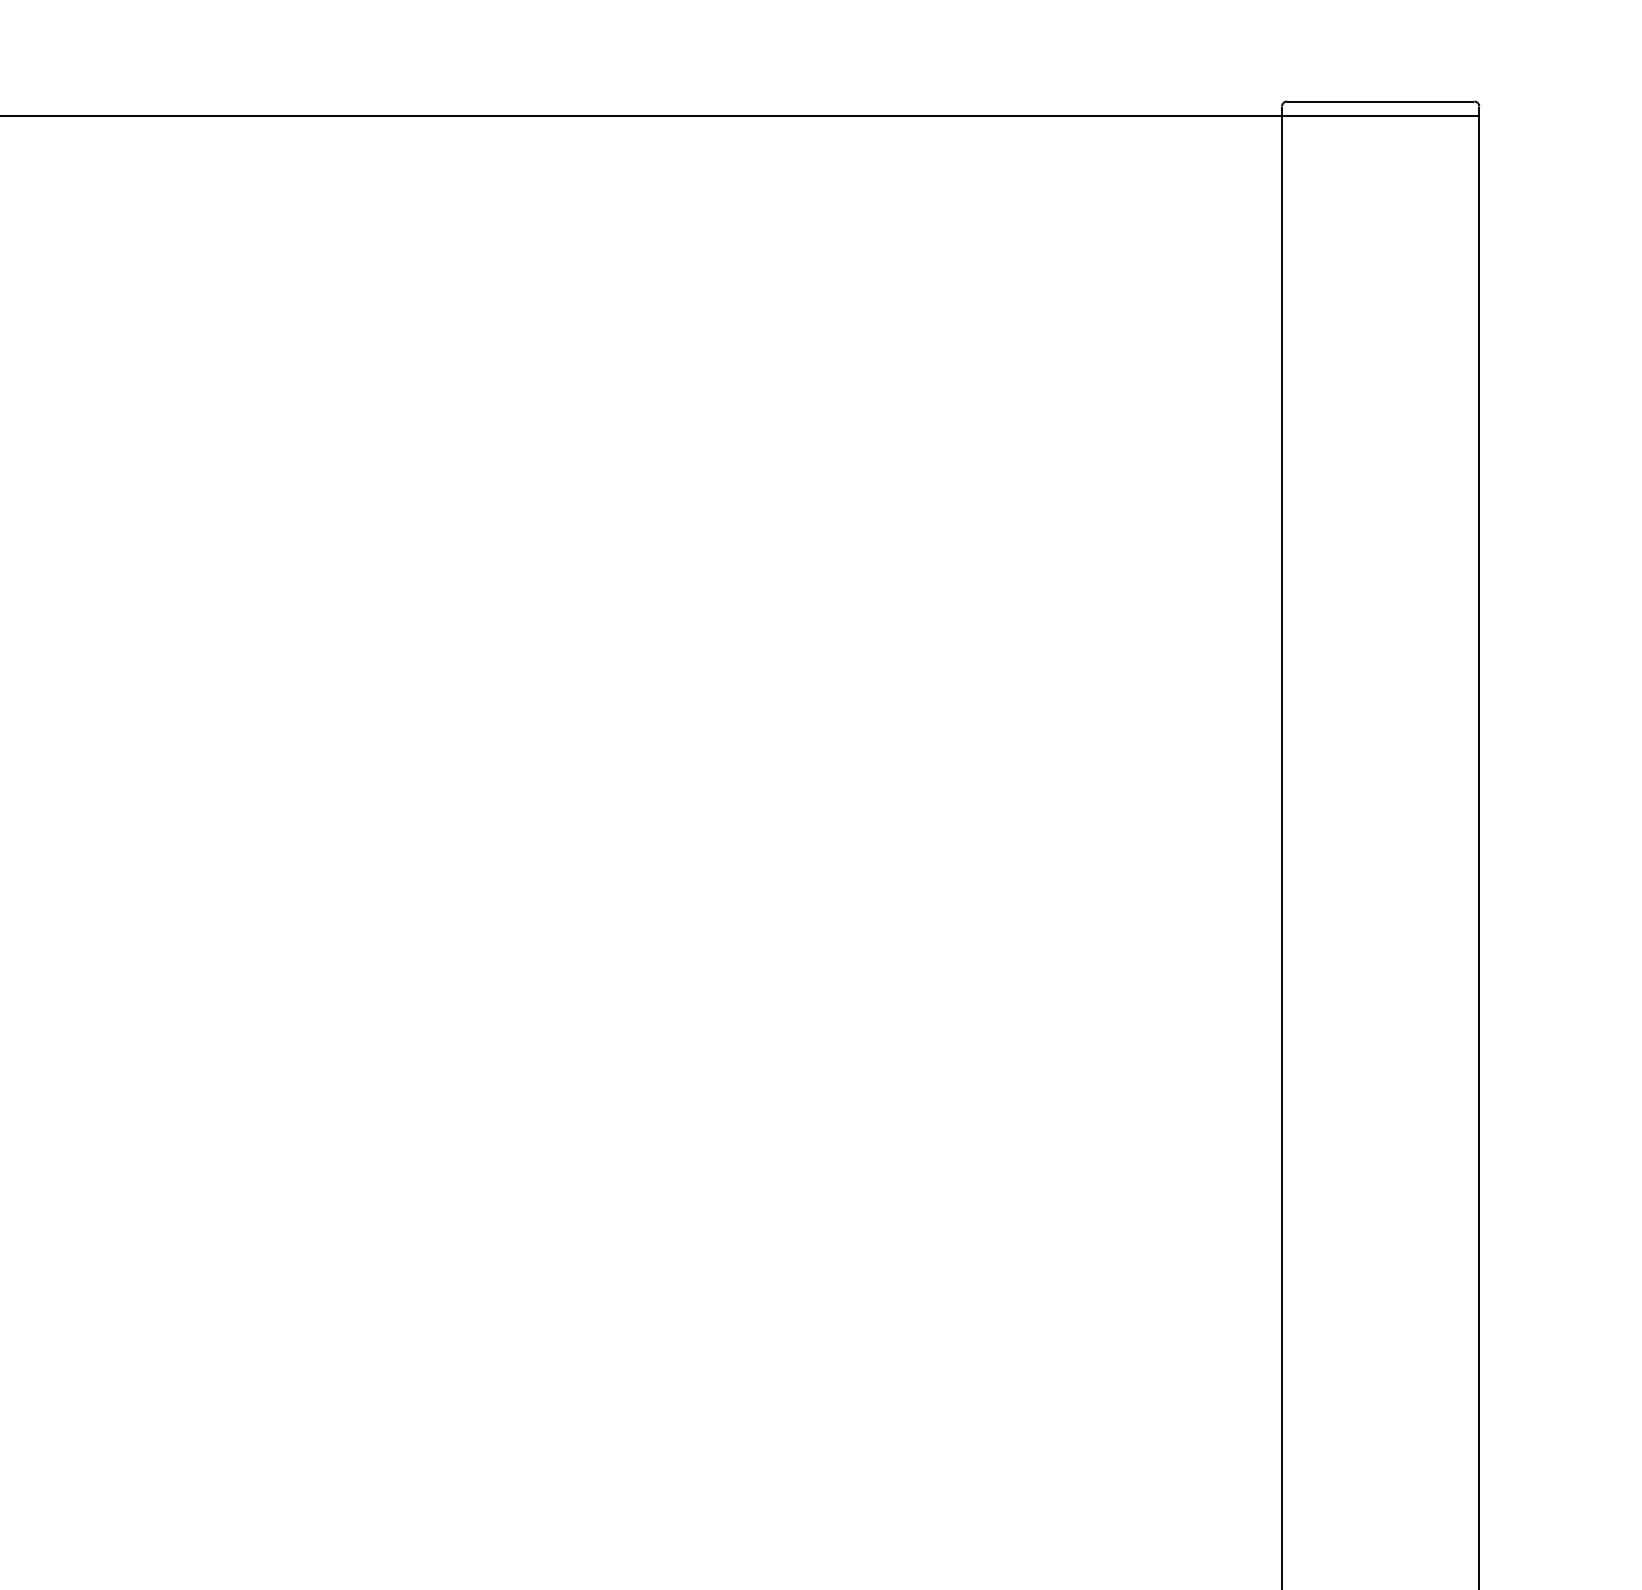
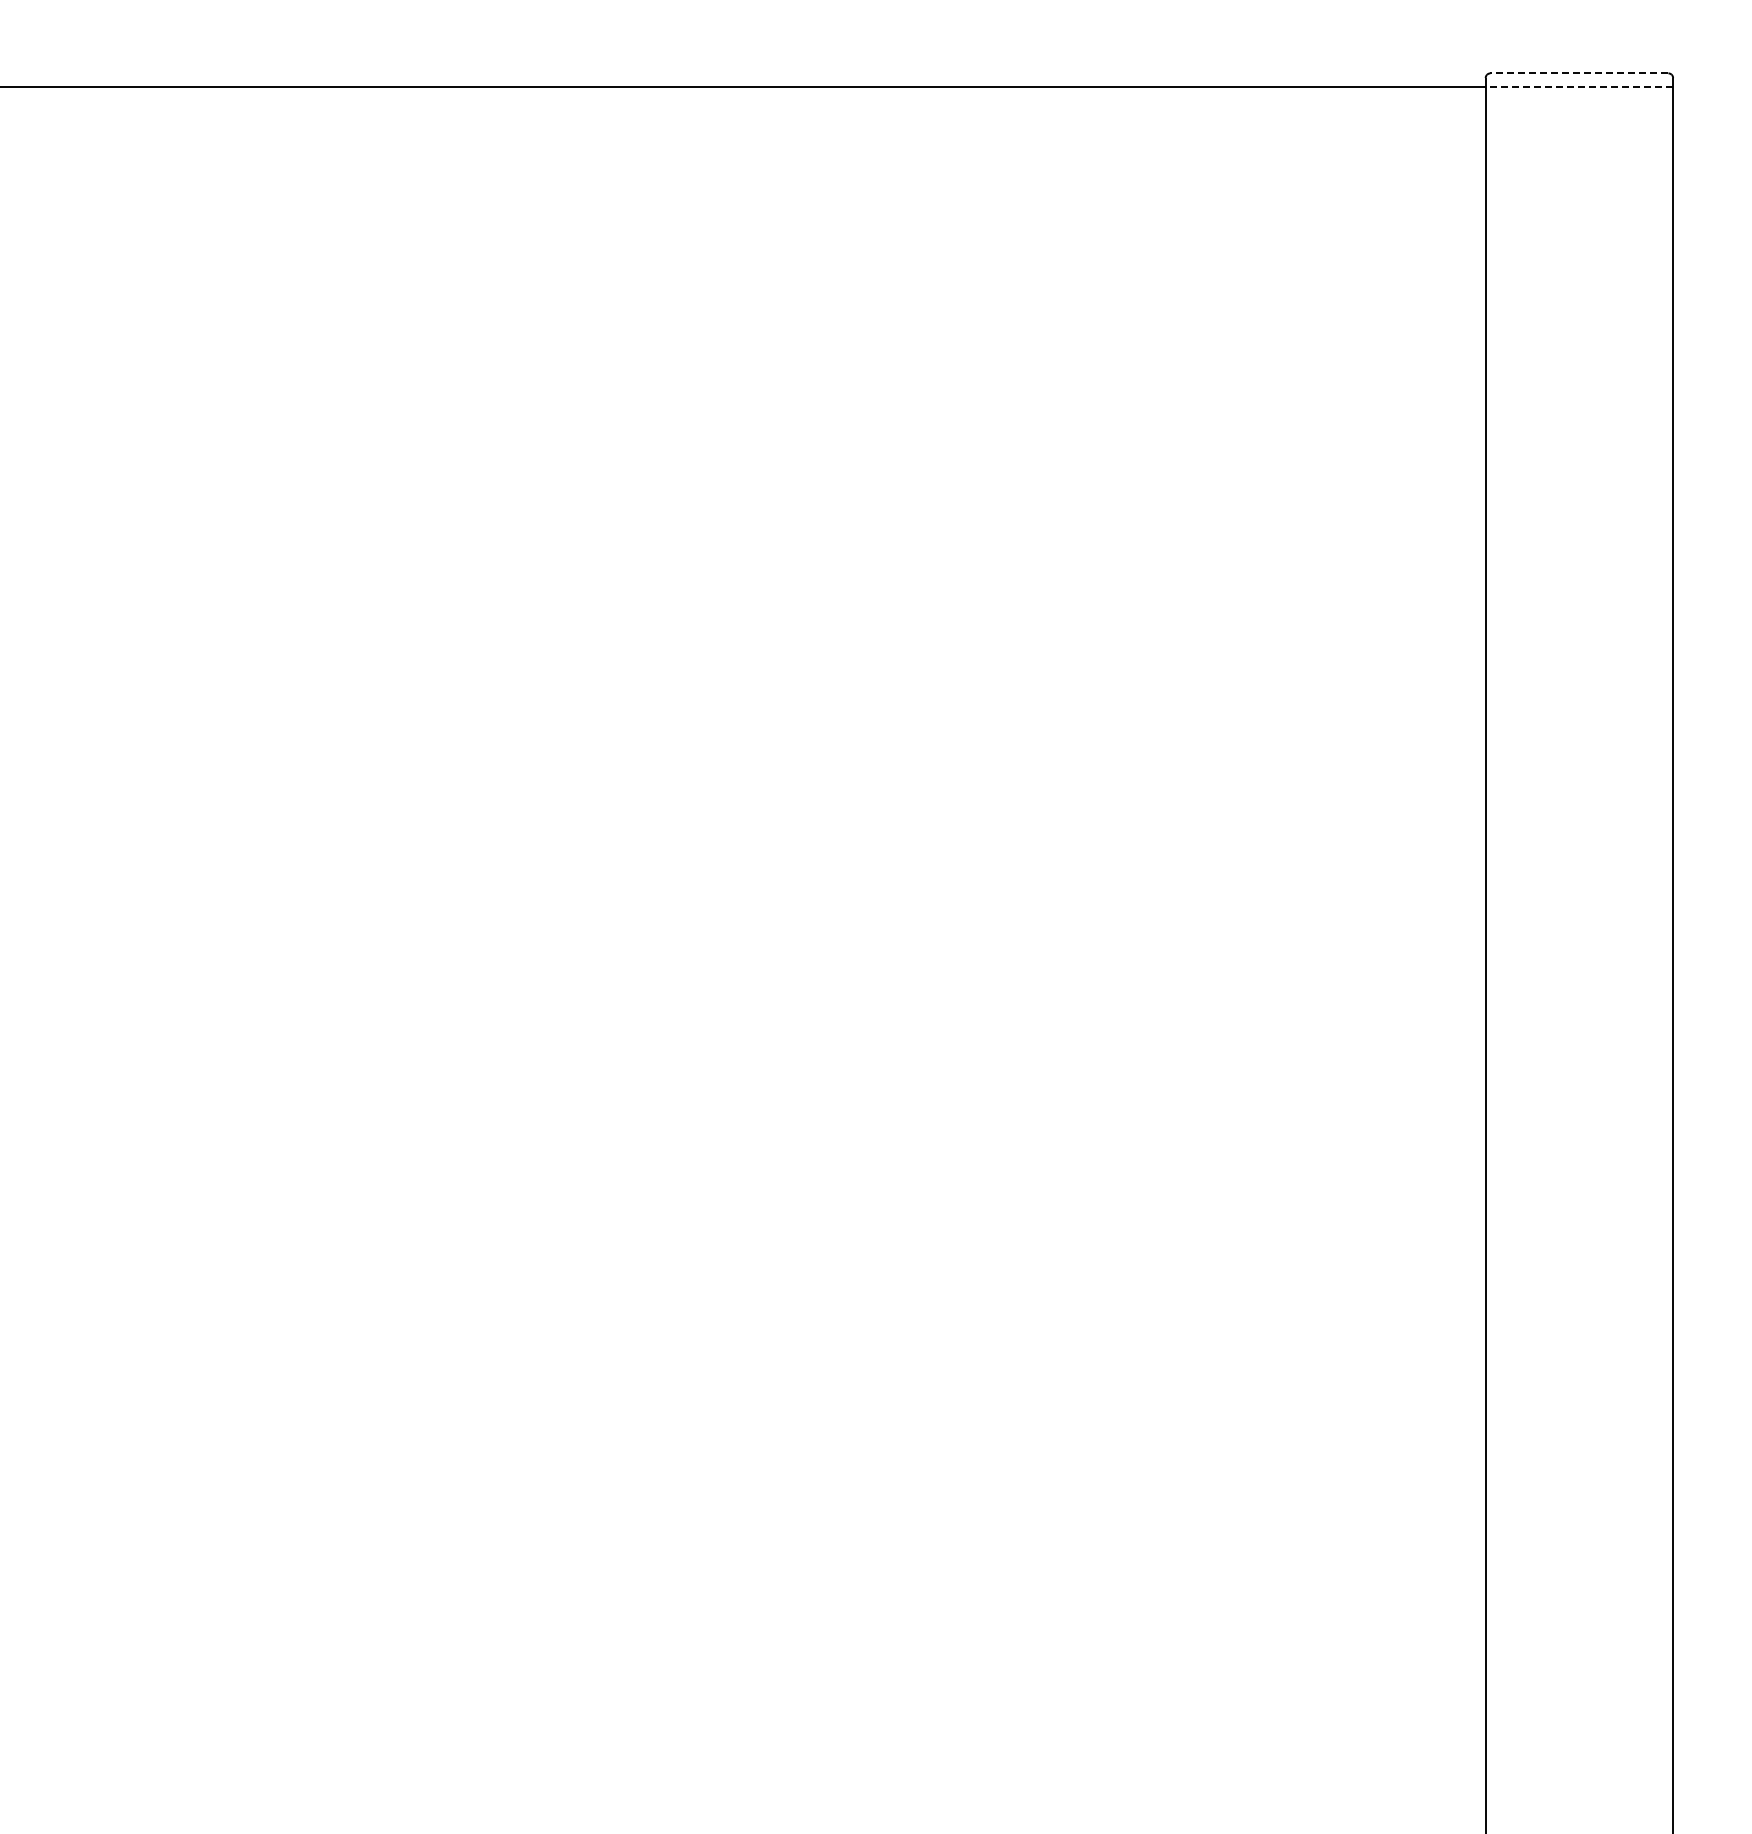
line: (1379, 101) -> (1578, 73), solid -> dashed
line: (1380, 116) -> (1579, 87), solid -> dashed

